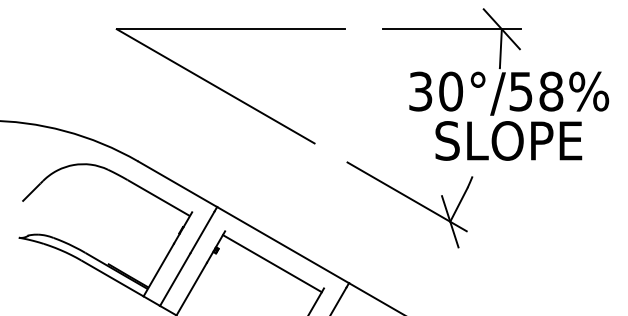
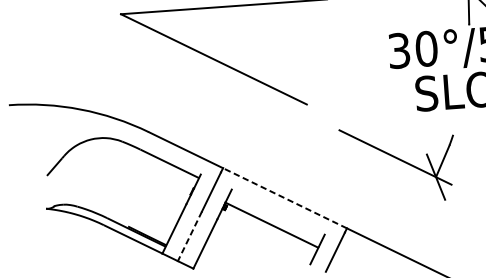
part: (409, 204) -> (398, 164), moved
line: (282, 244) -> (284, 197), solid -> dashed
line: (271, 263) -> (270, 225), moved
line: (175, 280) -> (190, 237), solid -> dashed

